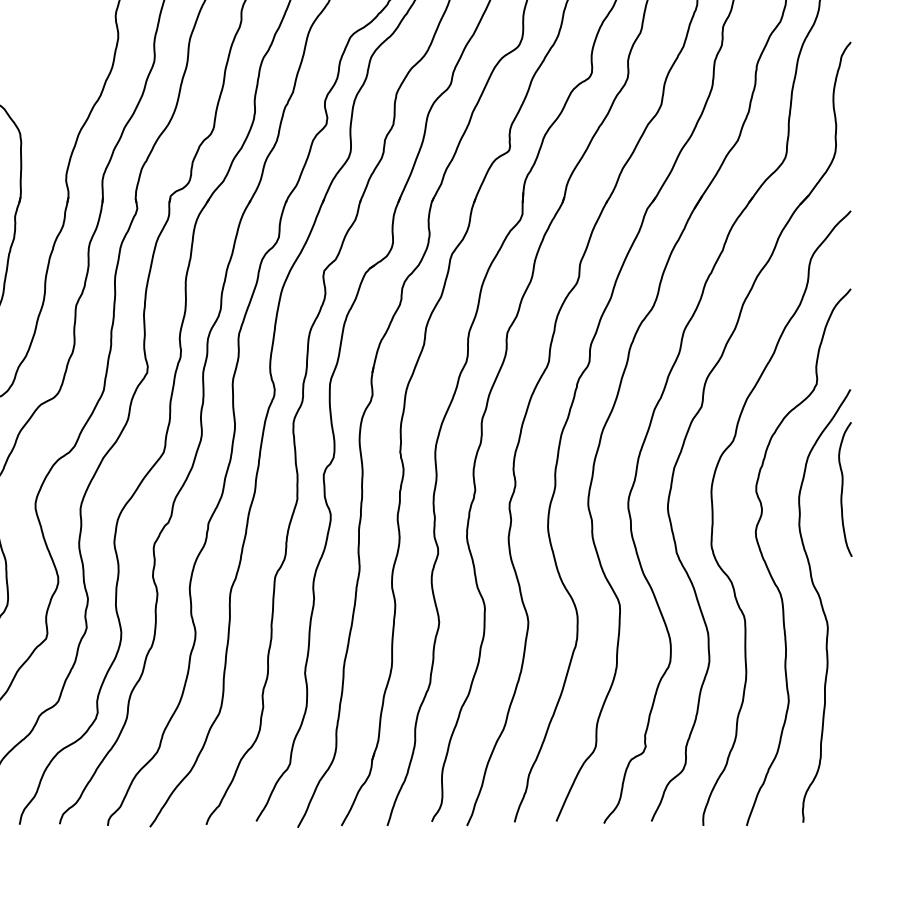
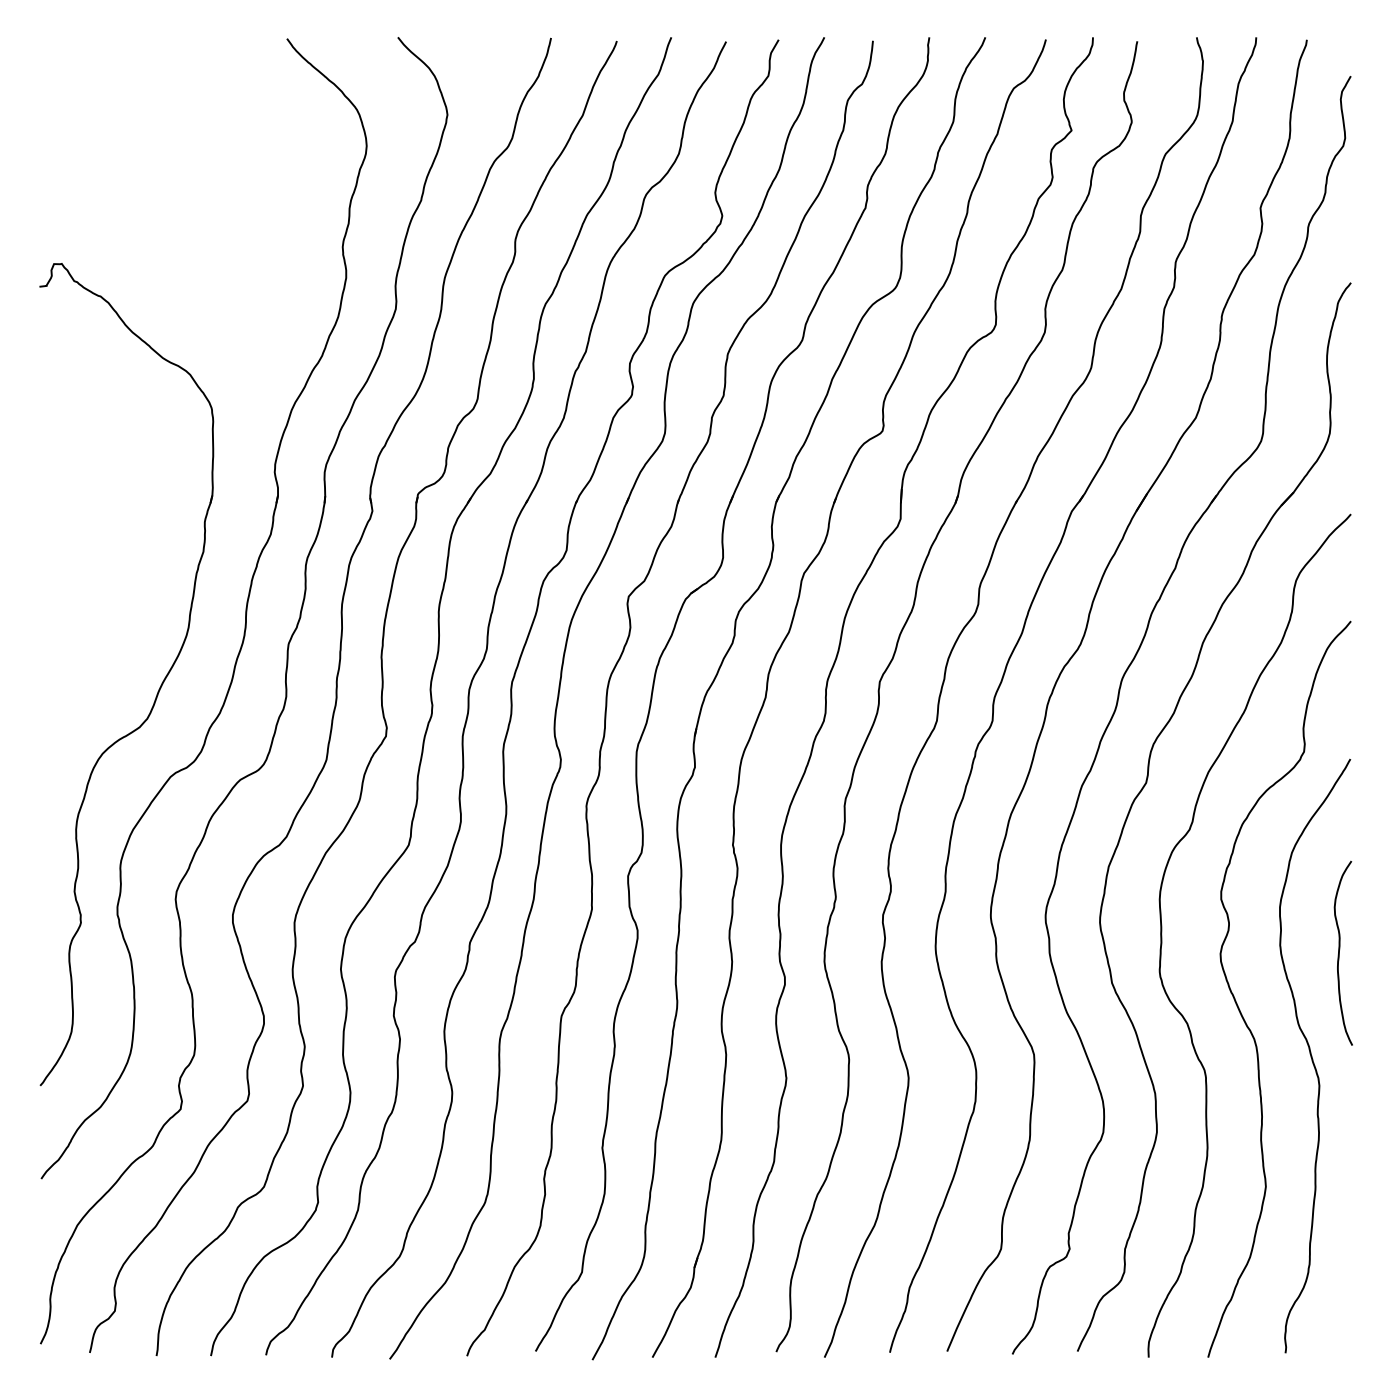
curve: (842, 488) -> (1339, 952), moved

